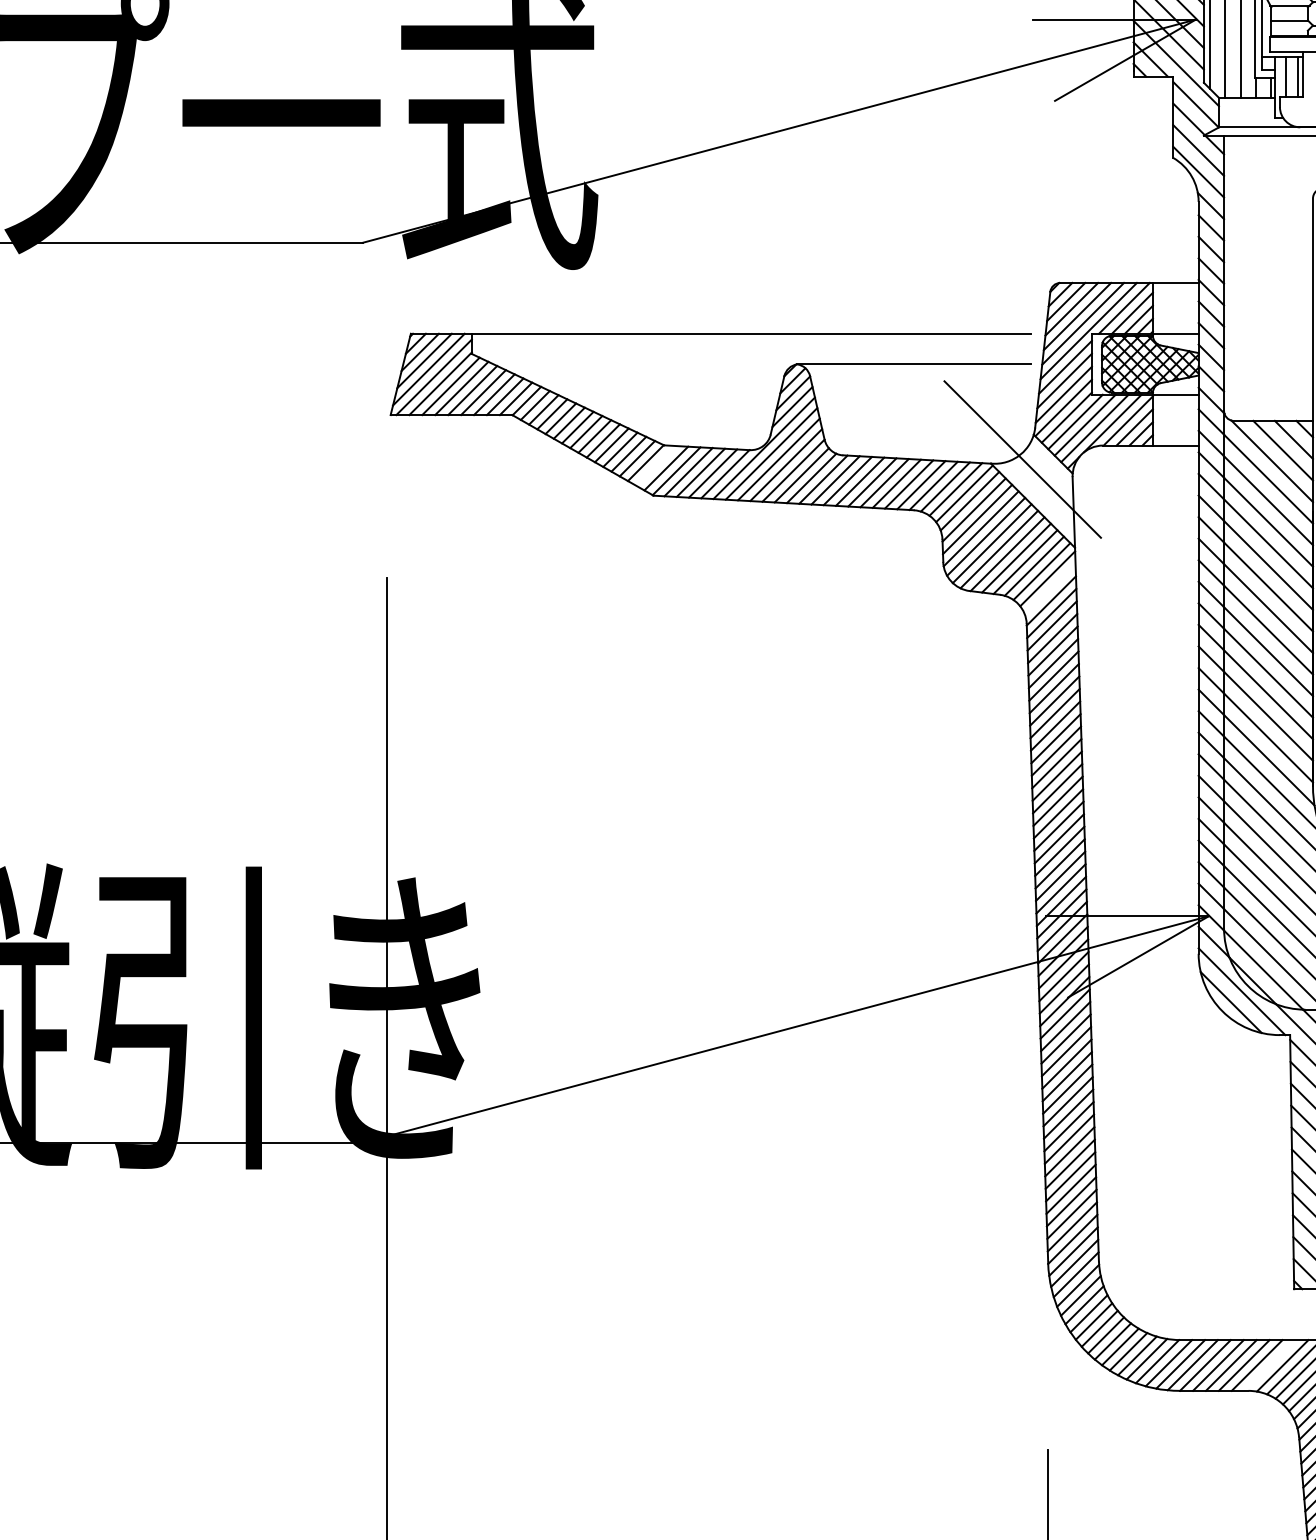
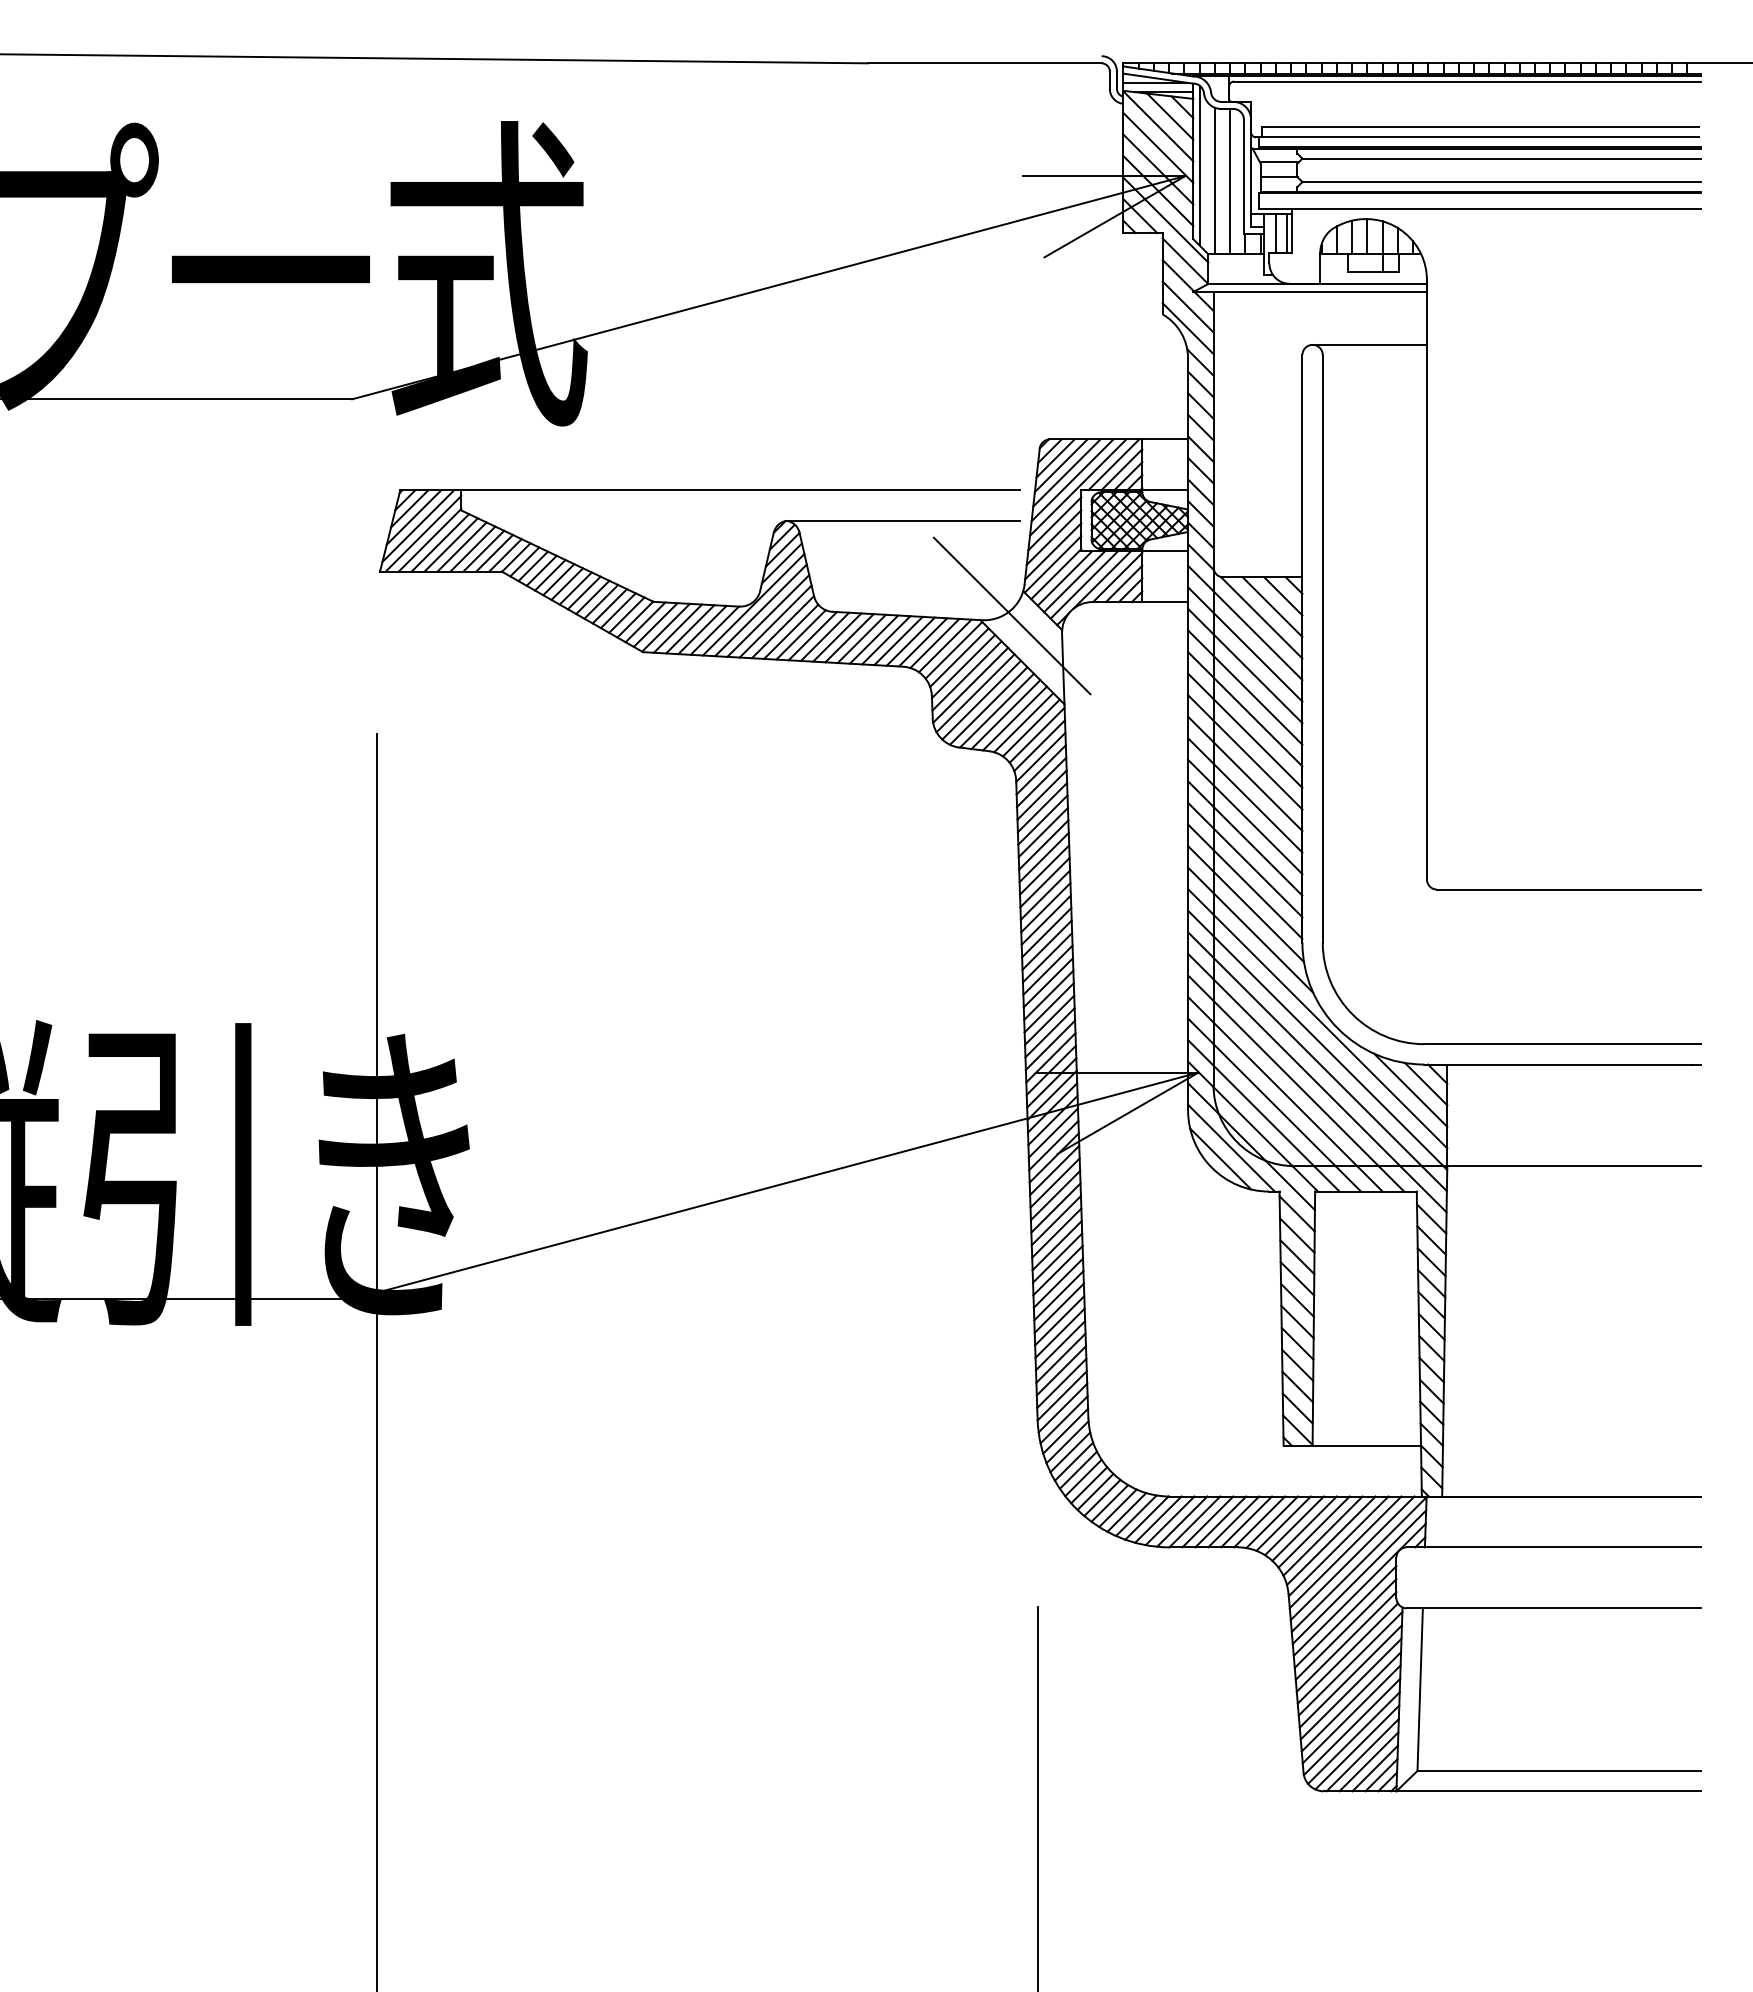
line: (656, 466) -> (645, 622), added
line: (1050, 589) -> (1039, 745), added
line: (1270, 1365) -> (1259, 1521), added

